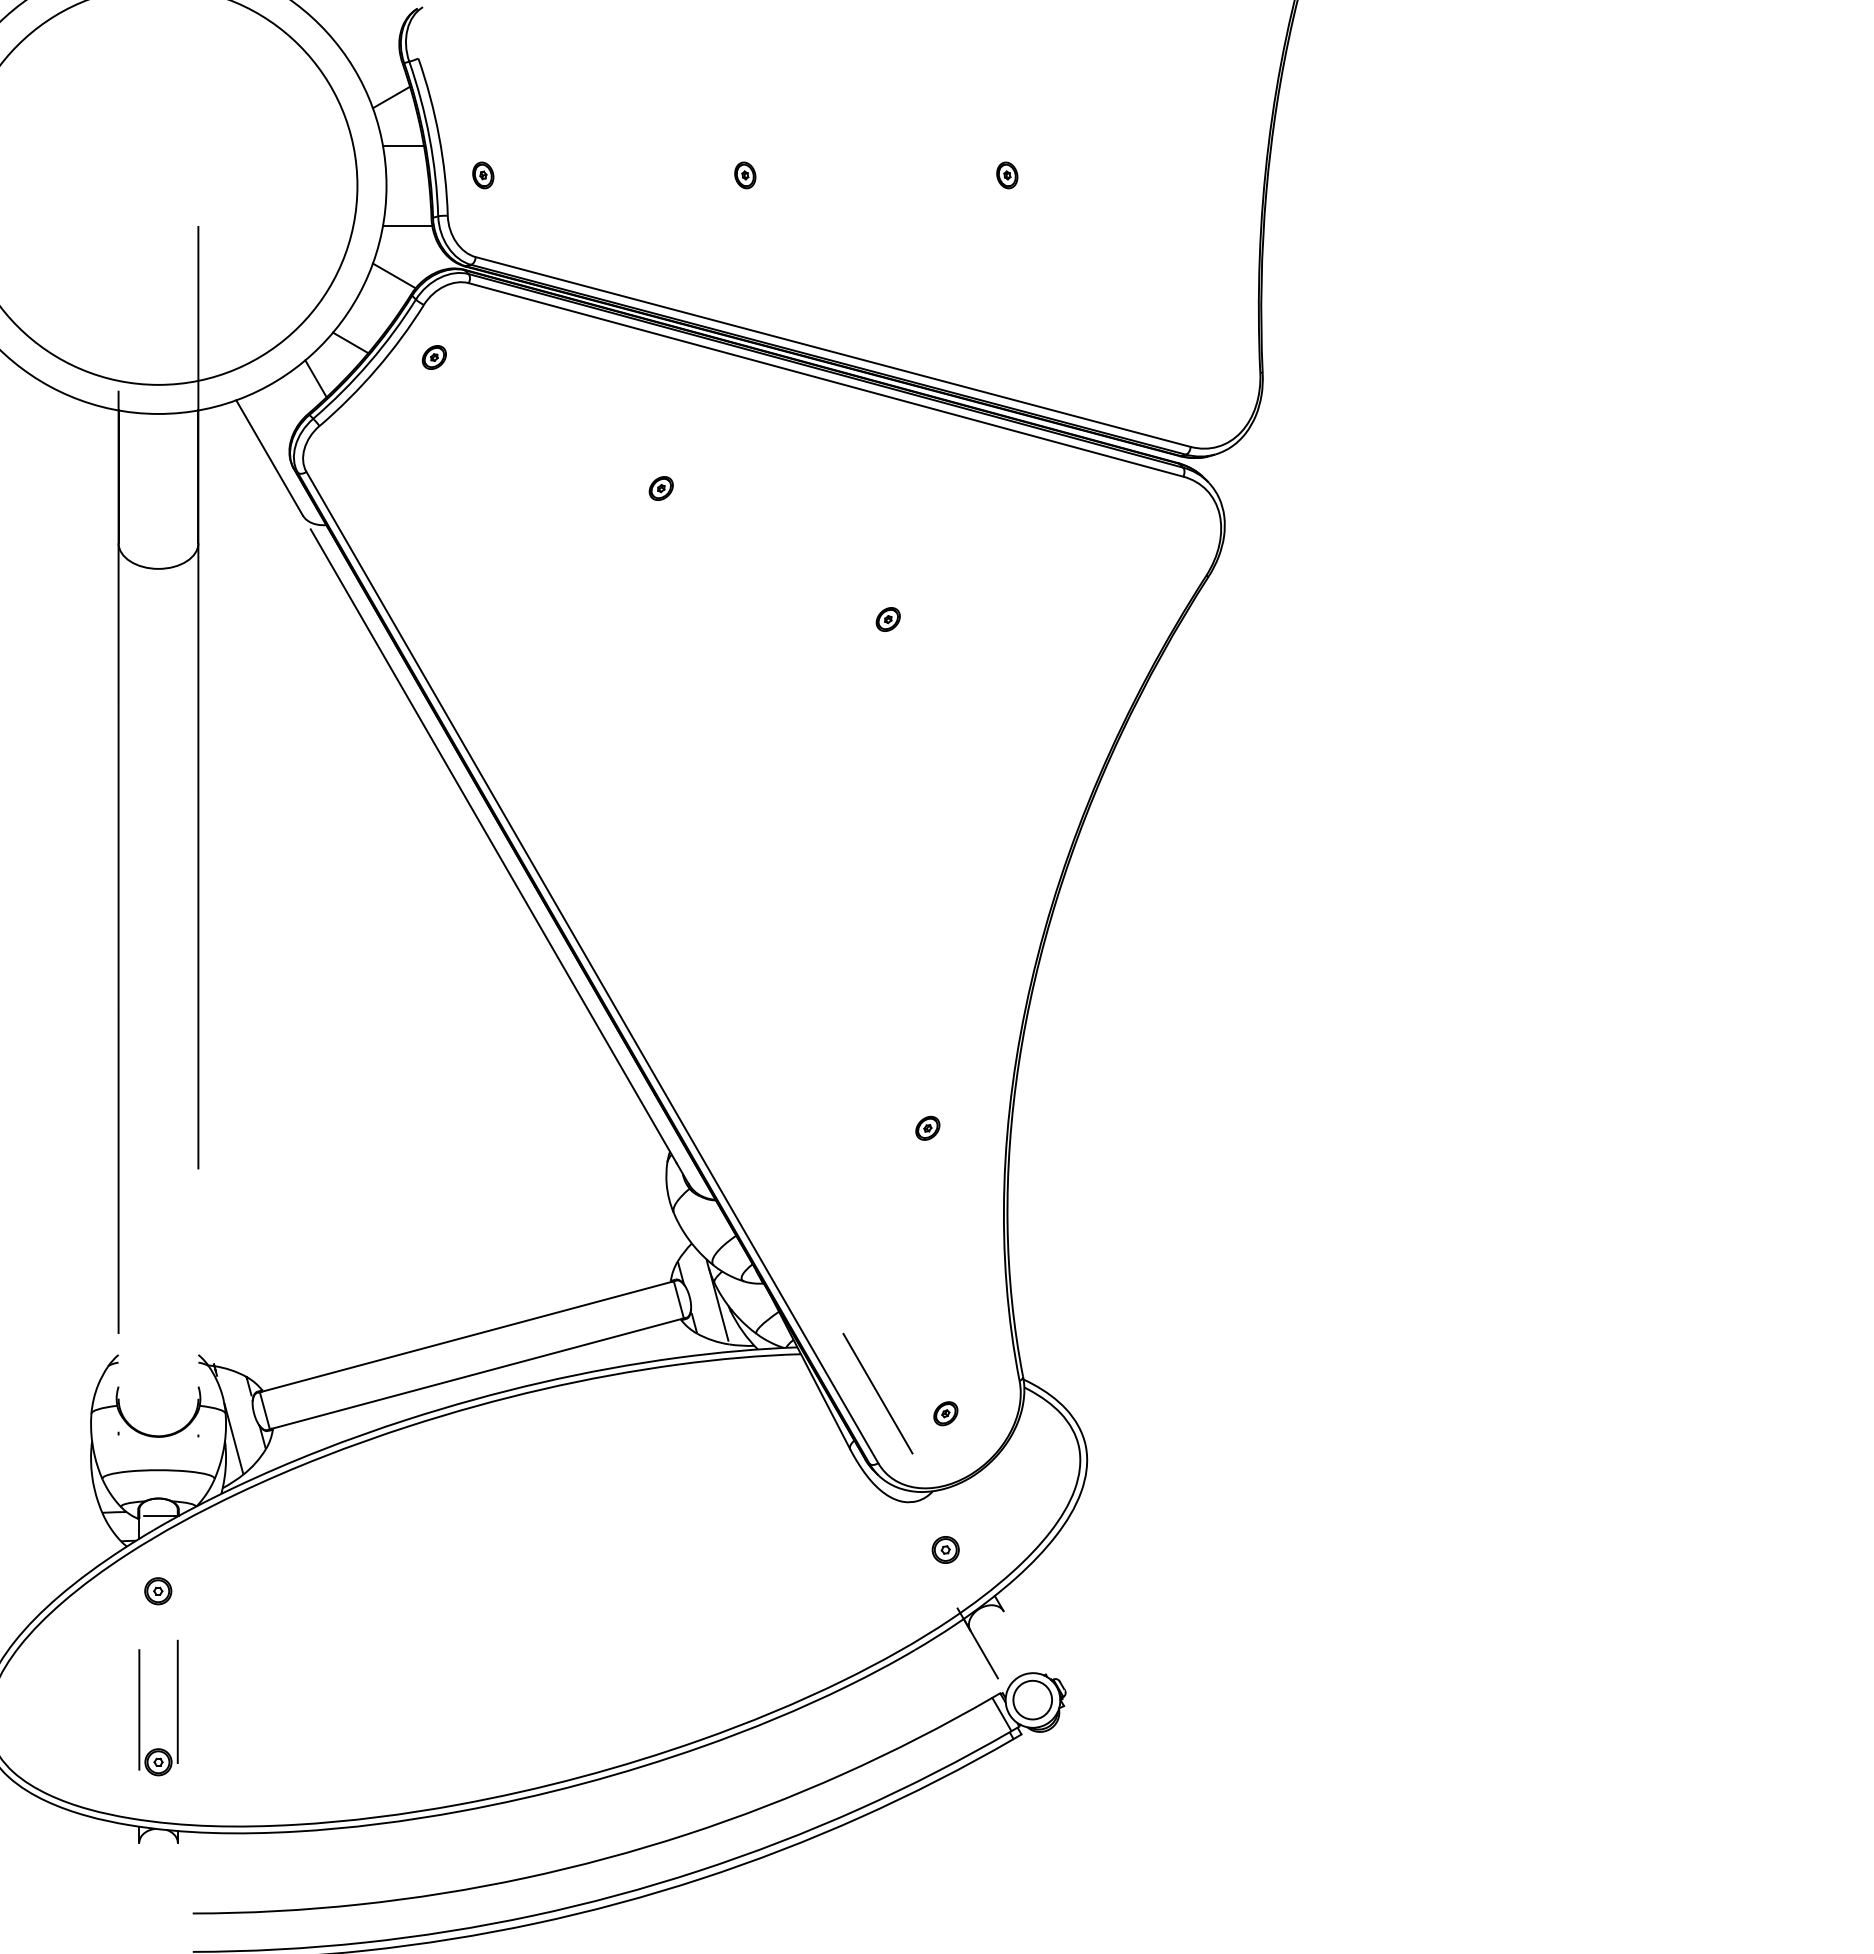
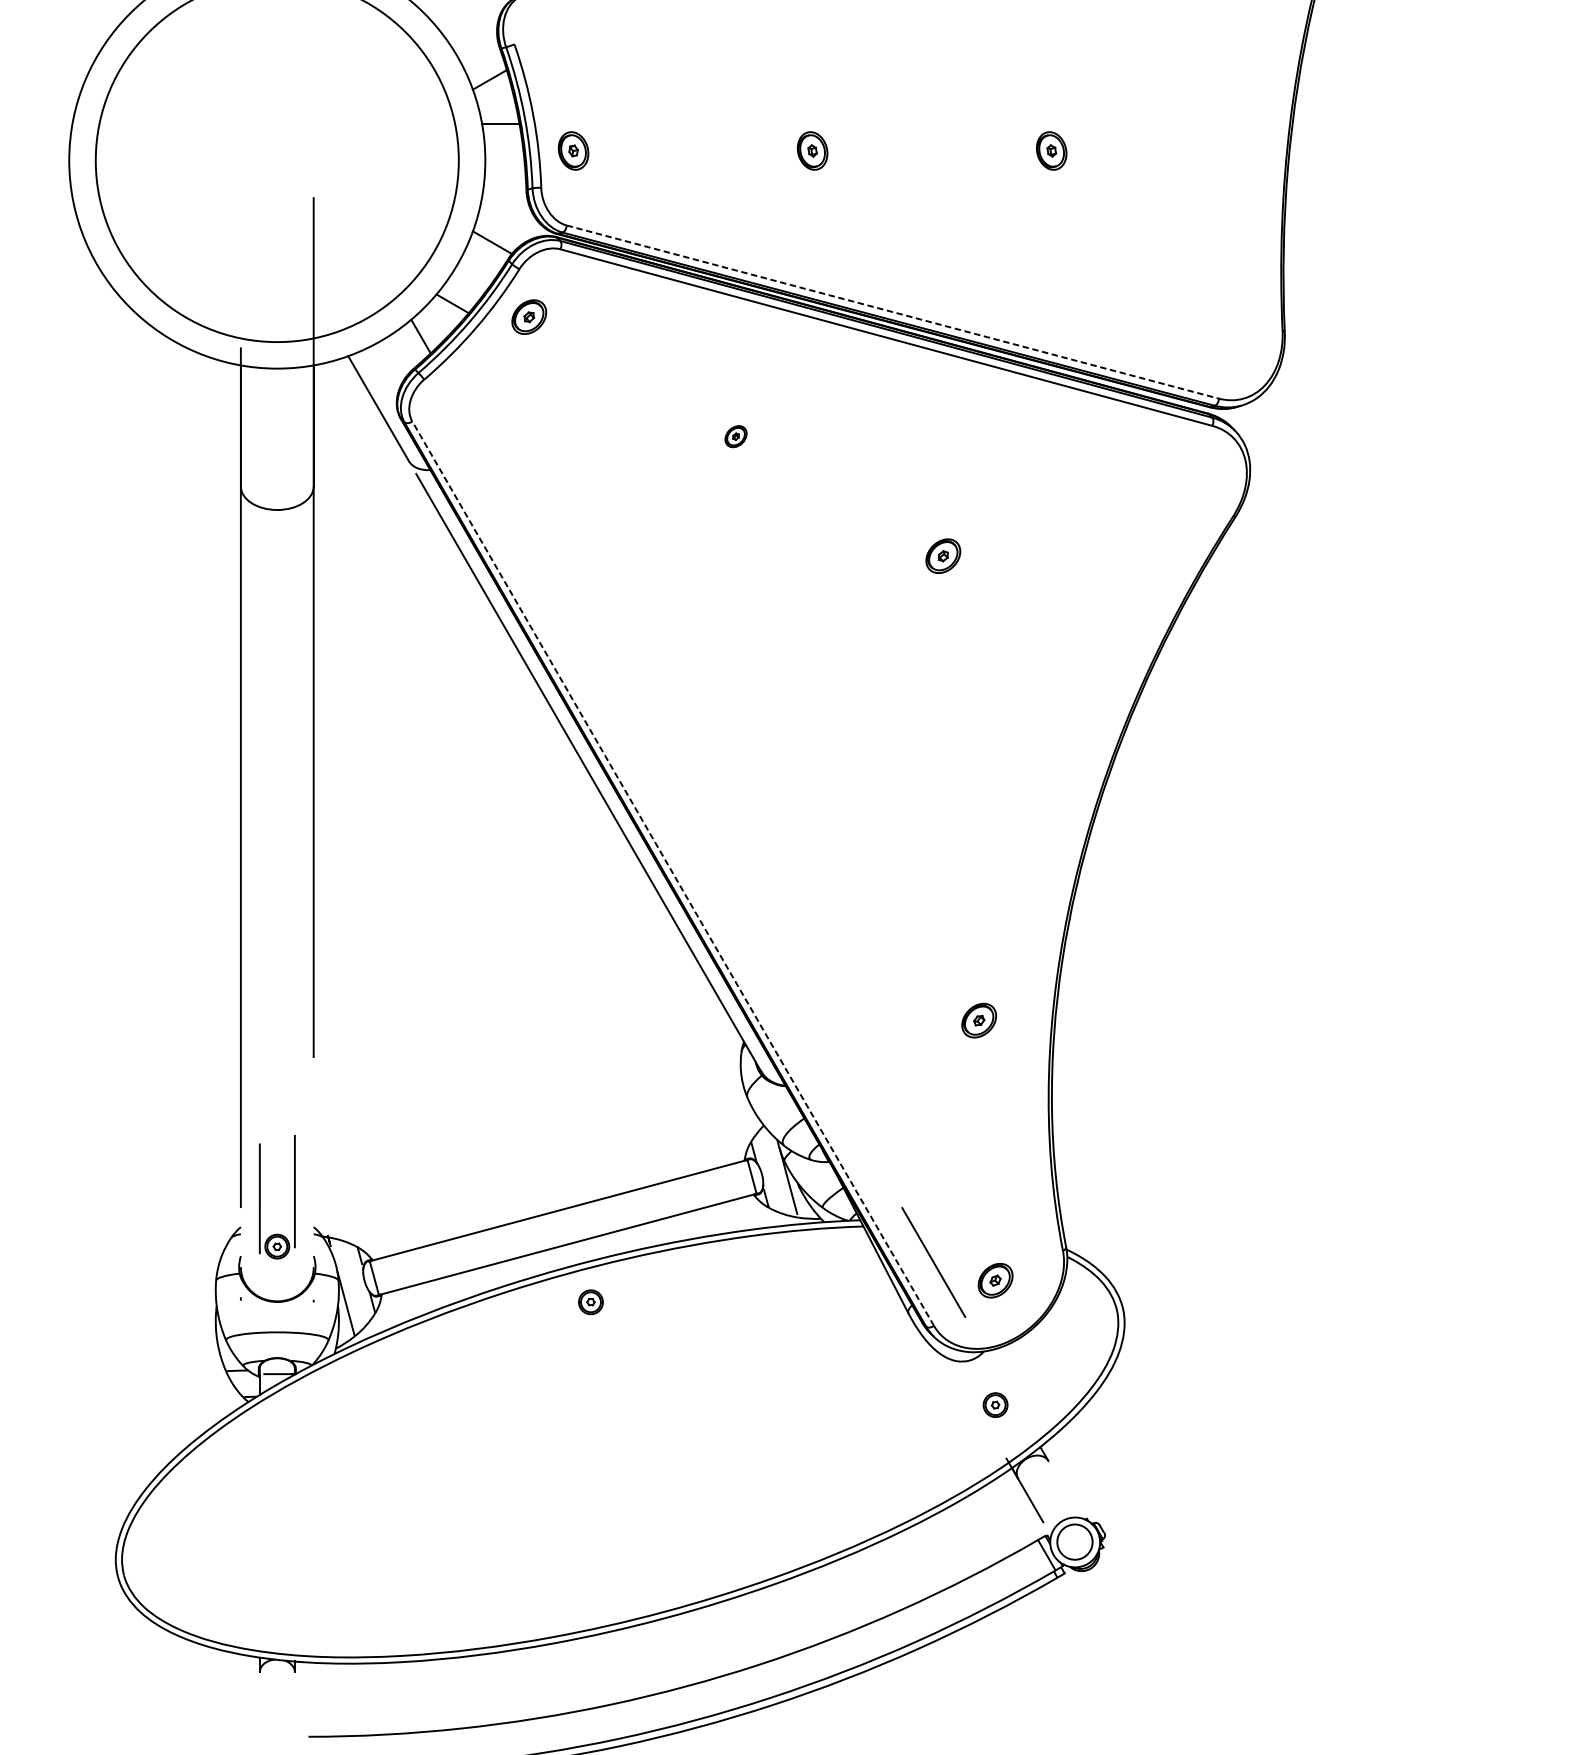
part: (483, 175) -> (573, 151), size x1.6
part: (745, 175) -> (812, 151), size x1.6
part: (1007, 175) -> (1051, 151), size x1.6
line: (407, 225) -> (504, 196), removed
line: (833, 352) -> (893, 312), solid -> dashed
part: (433, 357) -> (528, 317), size x1.6
part: (887, 619) -> (942, 556), size x1.6
line: (592, 967) -> (673, 873), solid -> dashed
part: (927, 1127) -> (978, 1019), size x1.6
part: (945, 1413) -> (995, 1280), size x1.6
part: (158, 1591) -> (591, 1302), moved
part: (140, 1707) -> (260, 1196), moved

